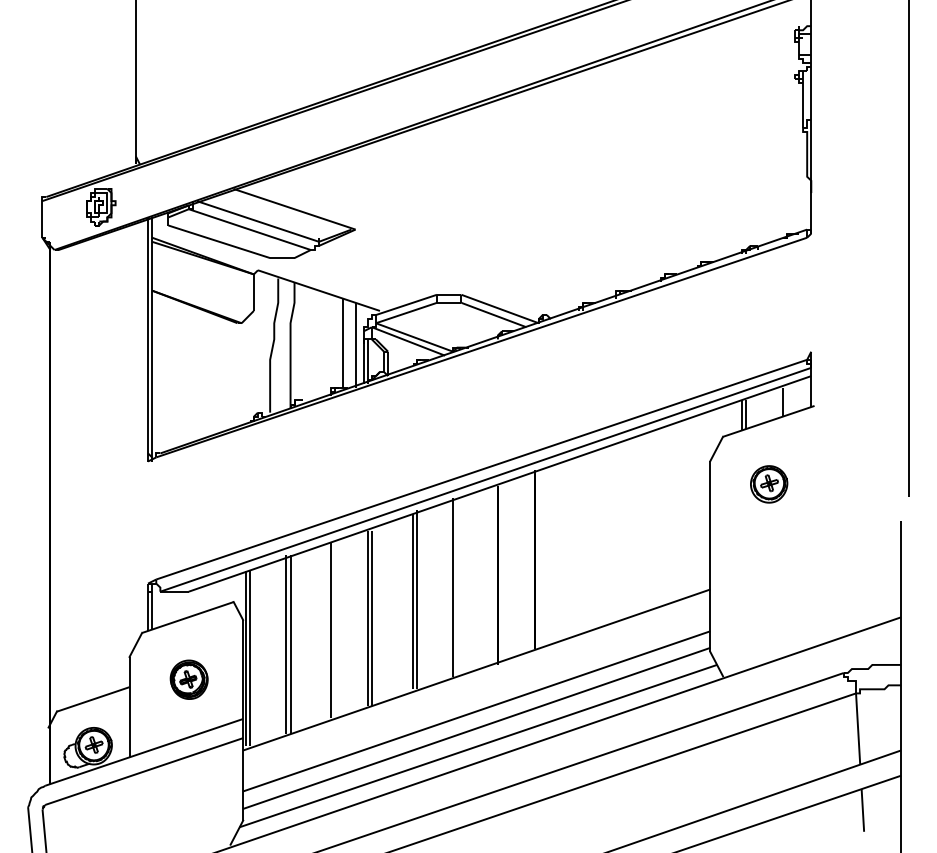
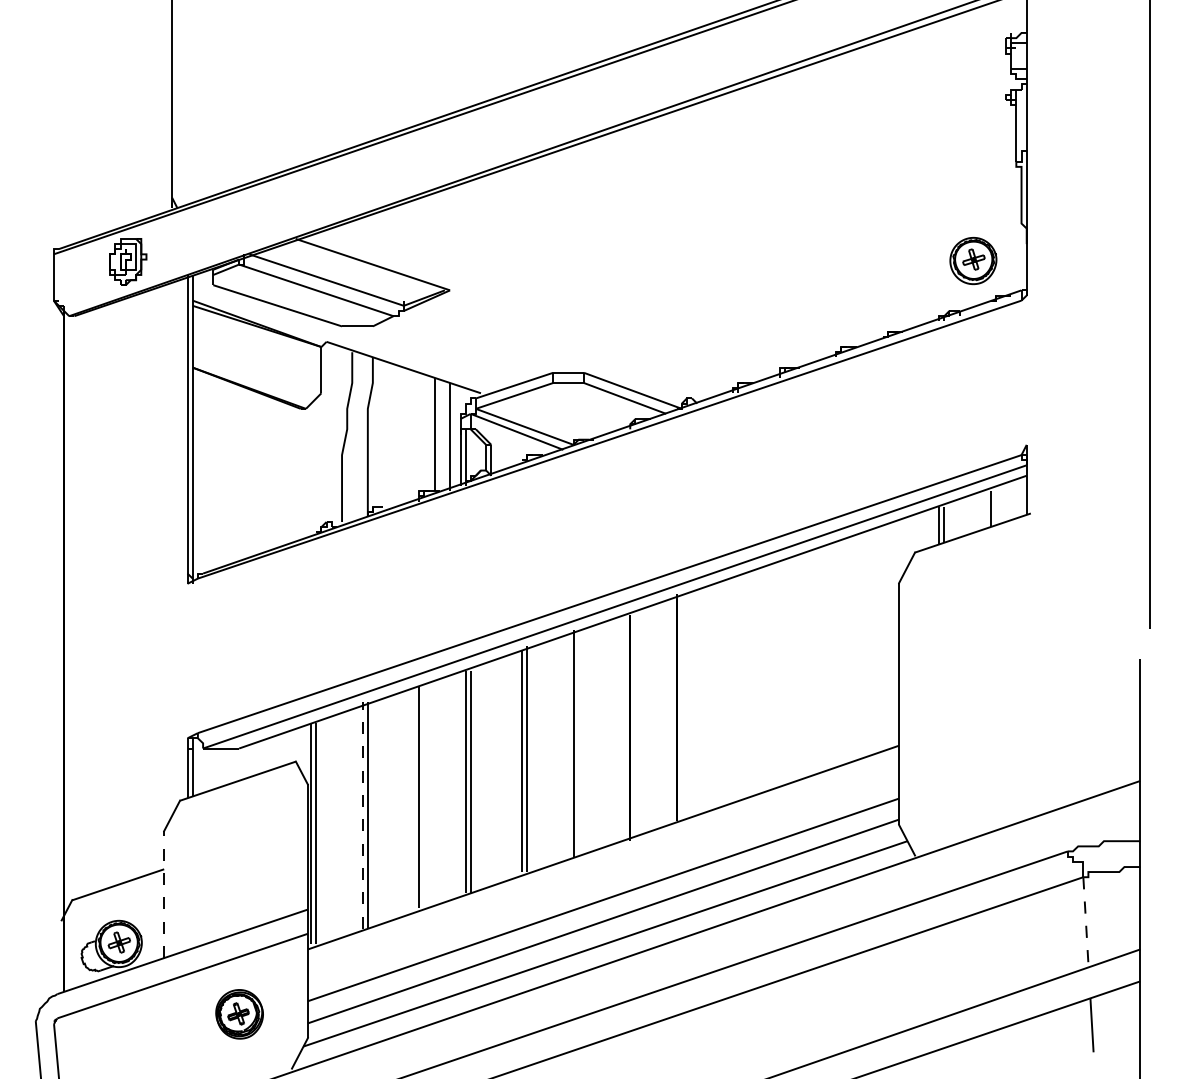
part: (769, 484) -> (973, 261), moved
line: (286, 644) -> (362, 815), solid -> dashed
part: (188, 679) -> (238, 1013), moved
line: (129, 706) -> (164, 893), solid -> dashed
line: (858, 729) -> (1086, 922), solid -> dashed

